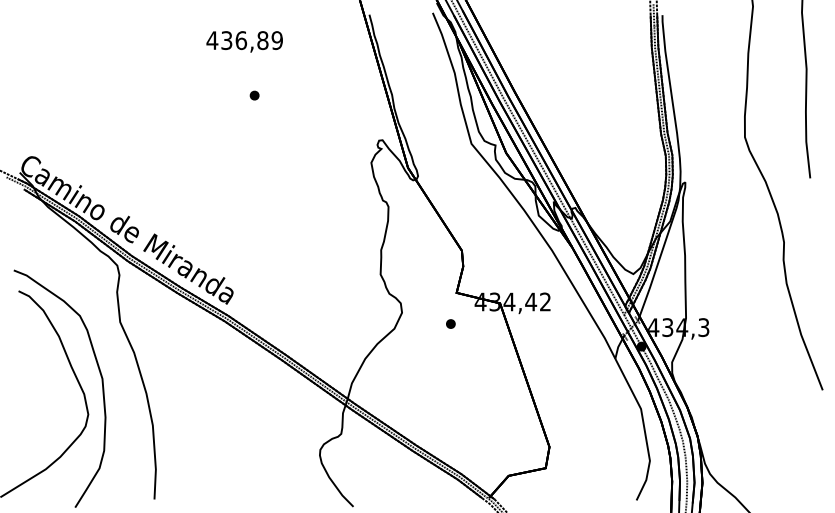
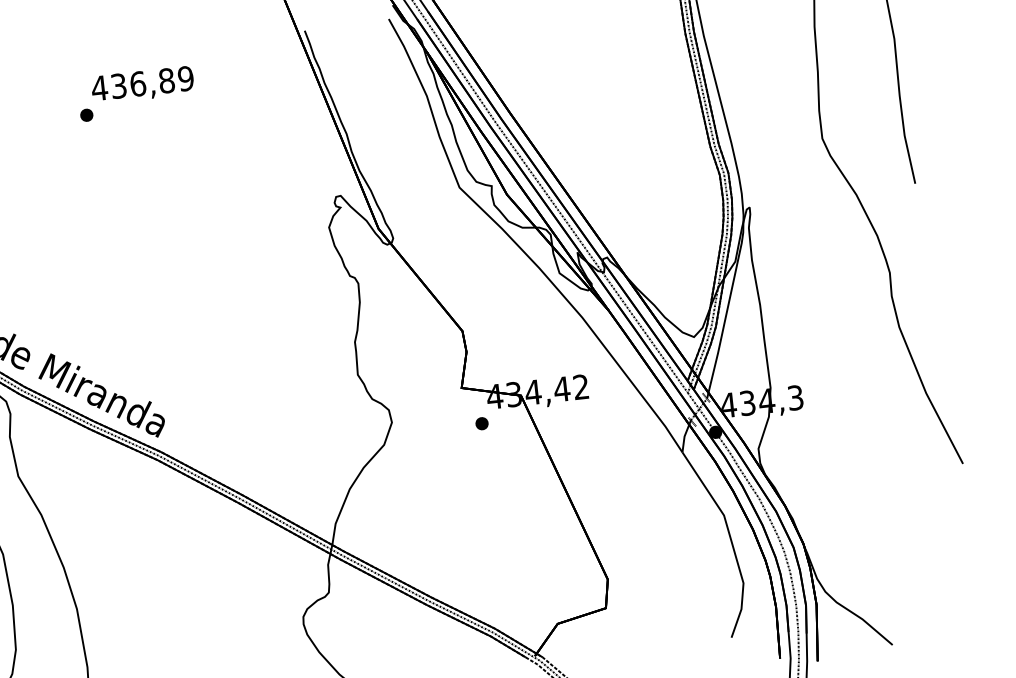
part: (254, 95) -> (86, 115), moved
part: (450, 323) -> (481, 423), moved

